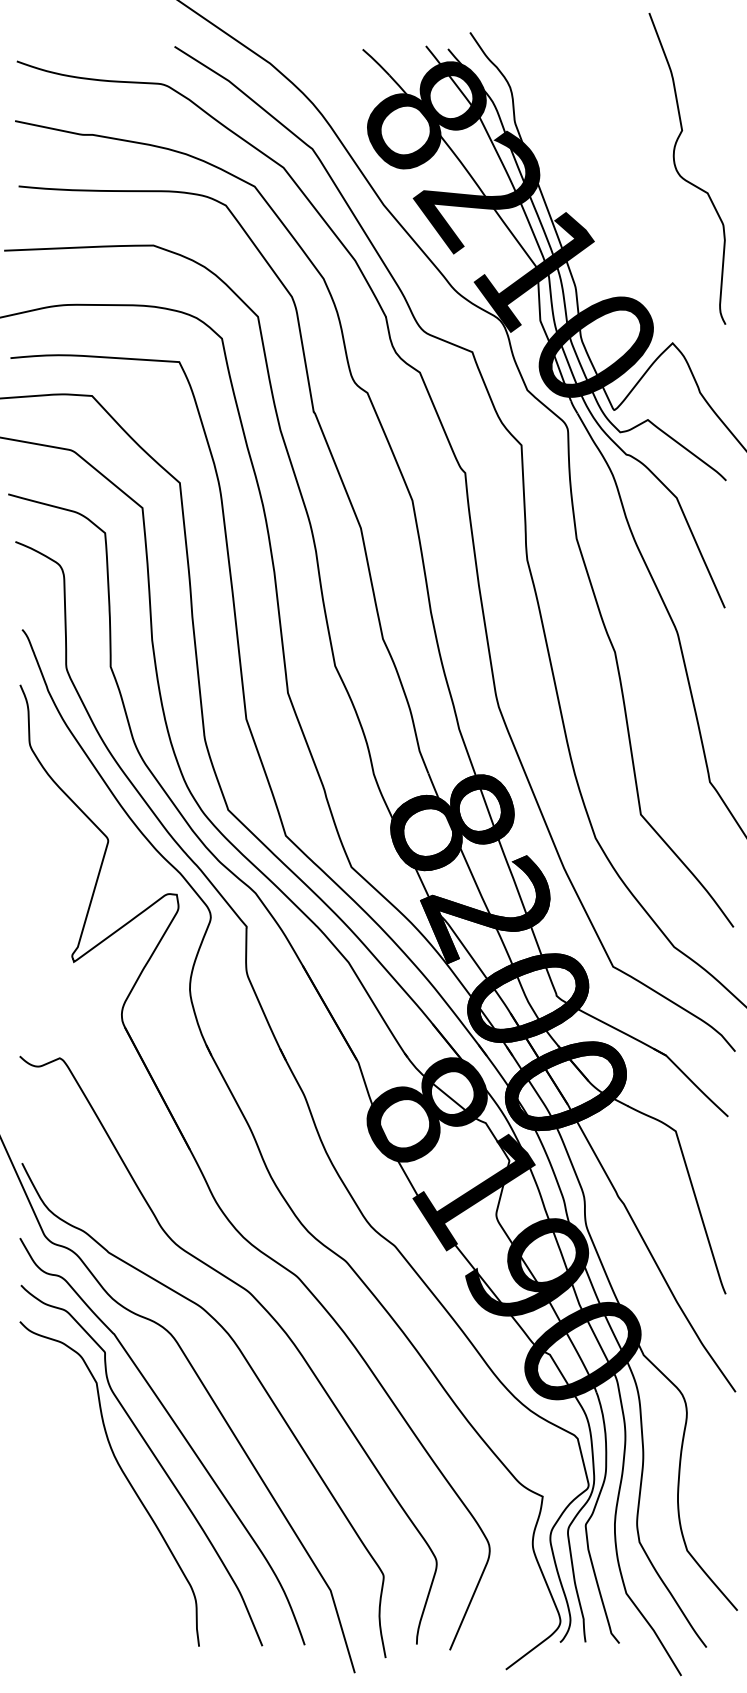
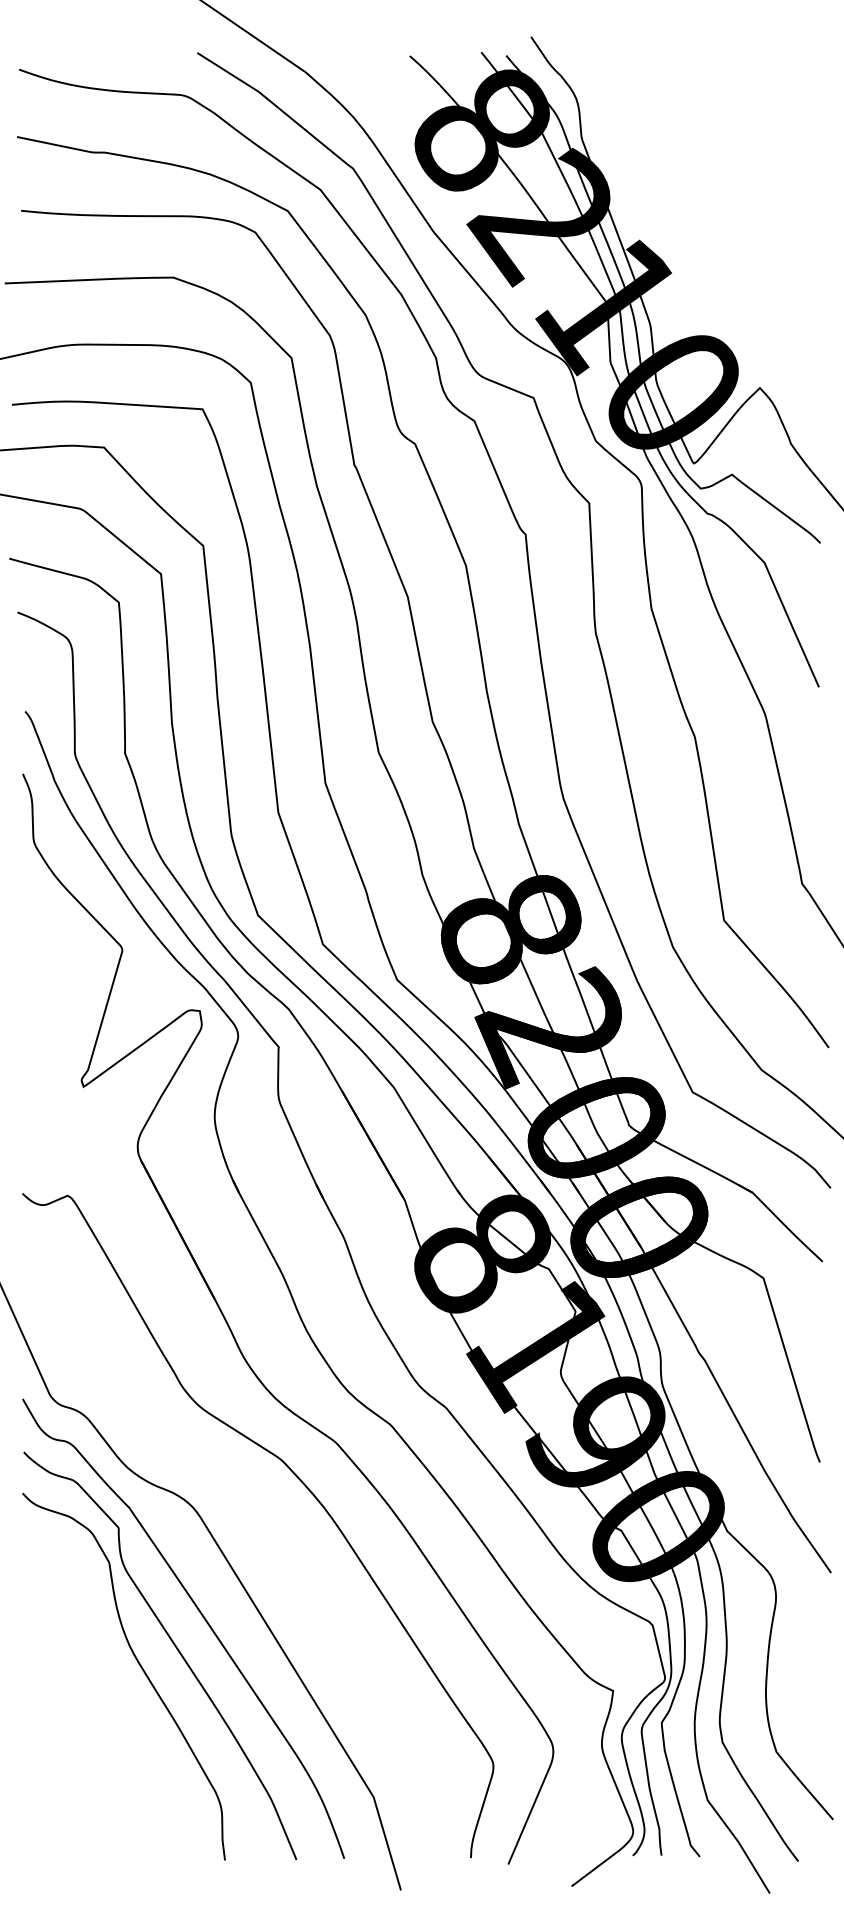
curve: (679, 172) -> (767, 195), removed
curve: (254, 1374) -> (287, 1553), removed

